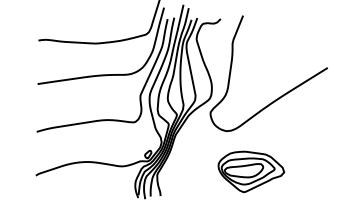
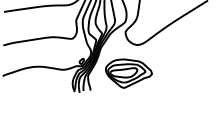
part: (251, 171) -> (129, 73), moved

